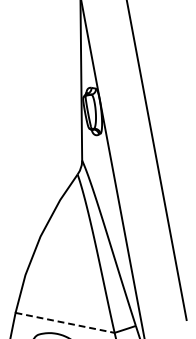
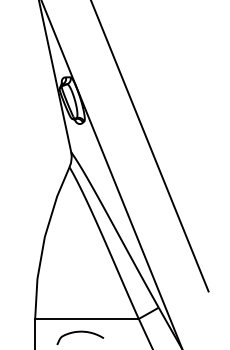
line: (64, 322) -> (86, 318), dashed -> solid

